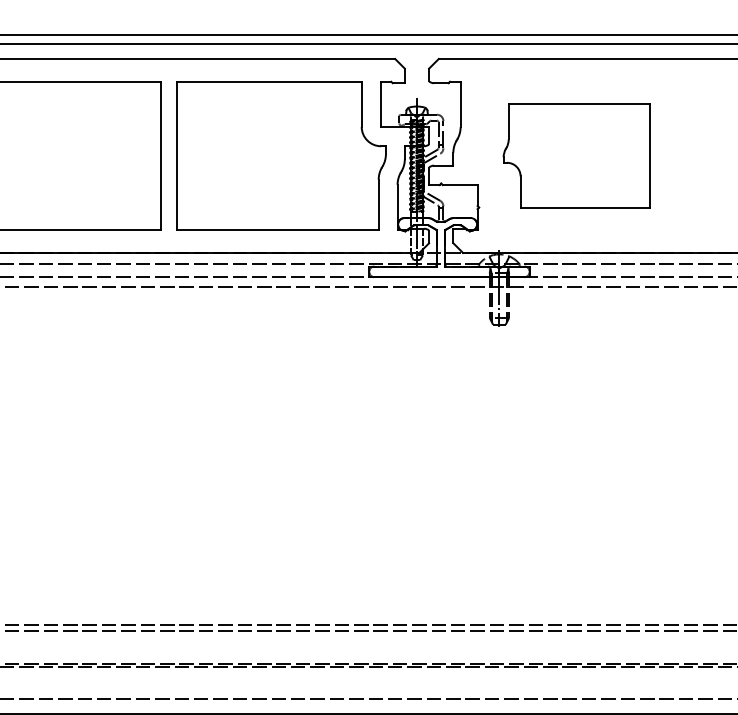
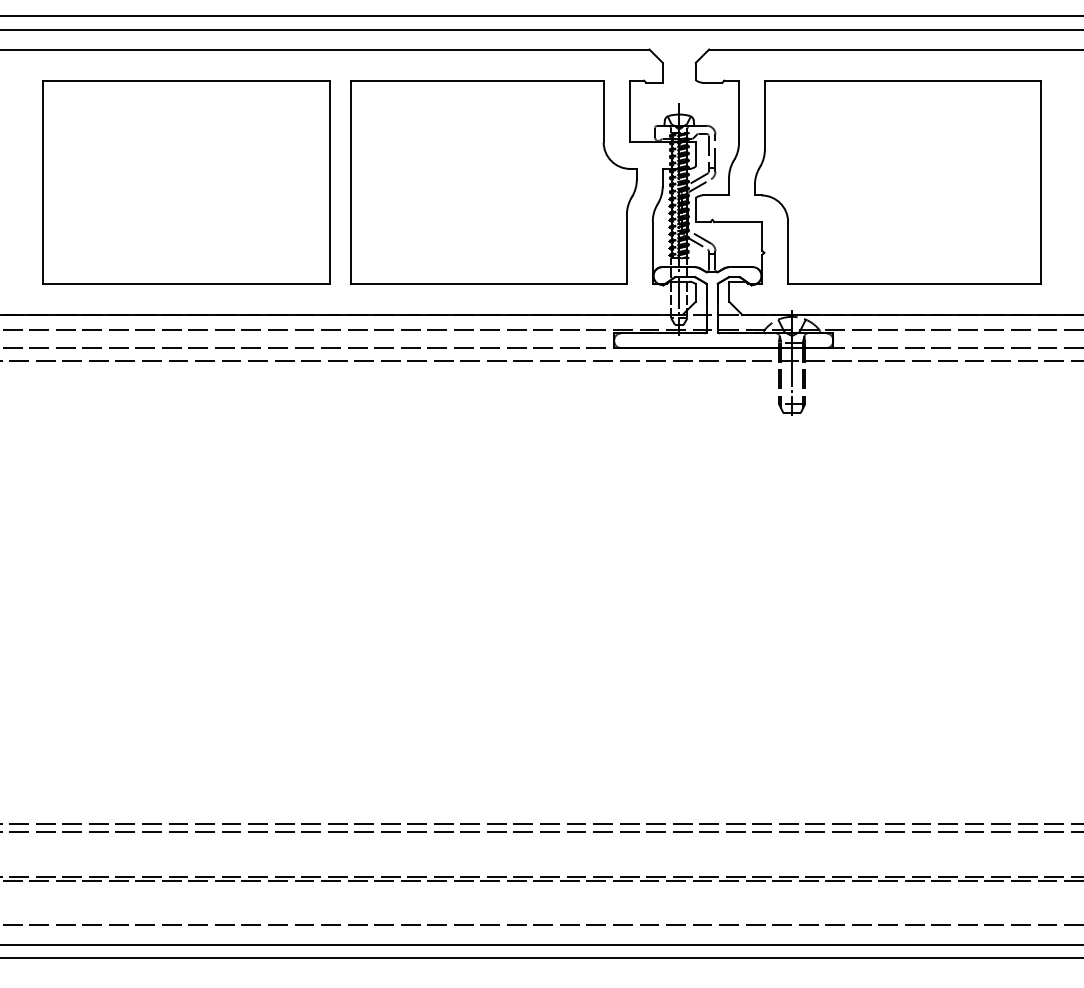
part: (576, 156) -> (897, 182), size x1.43

